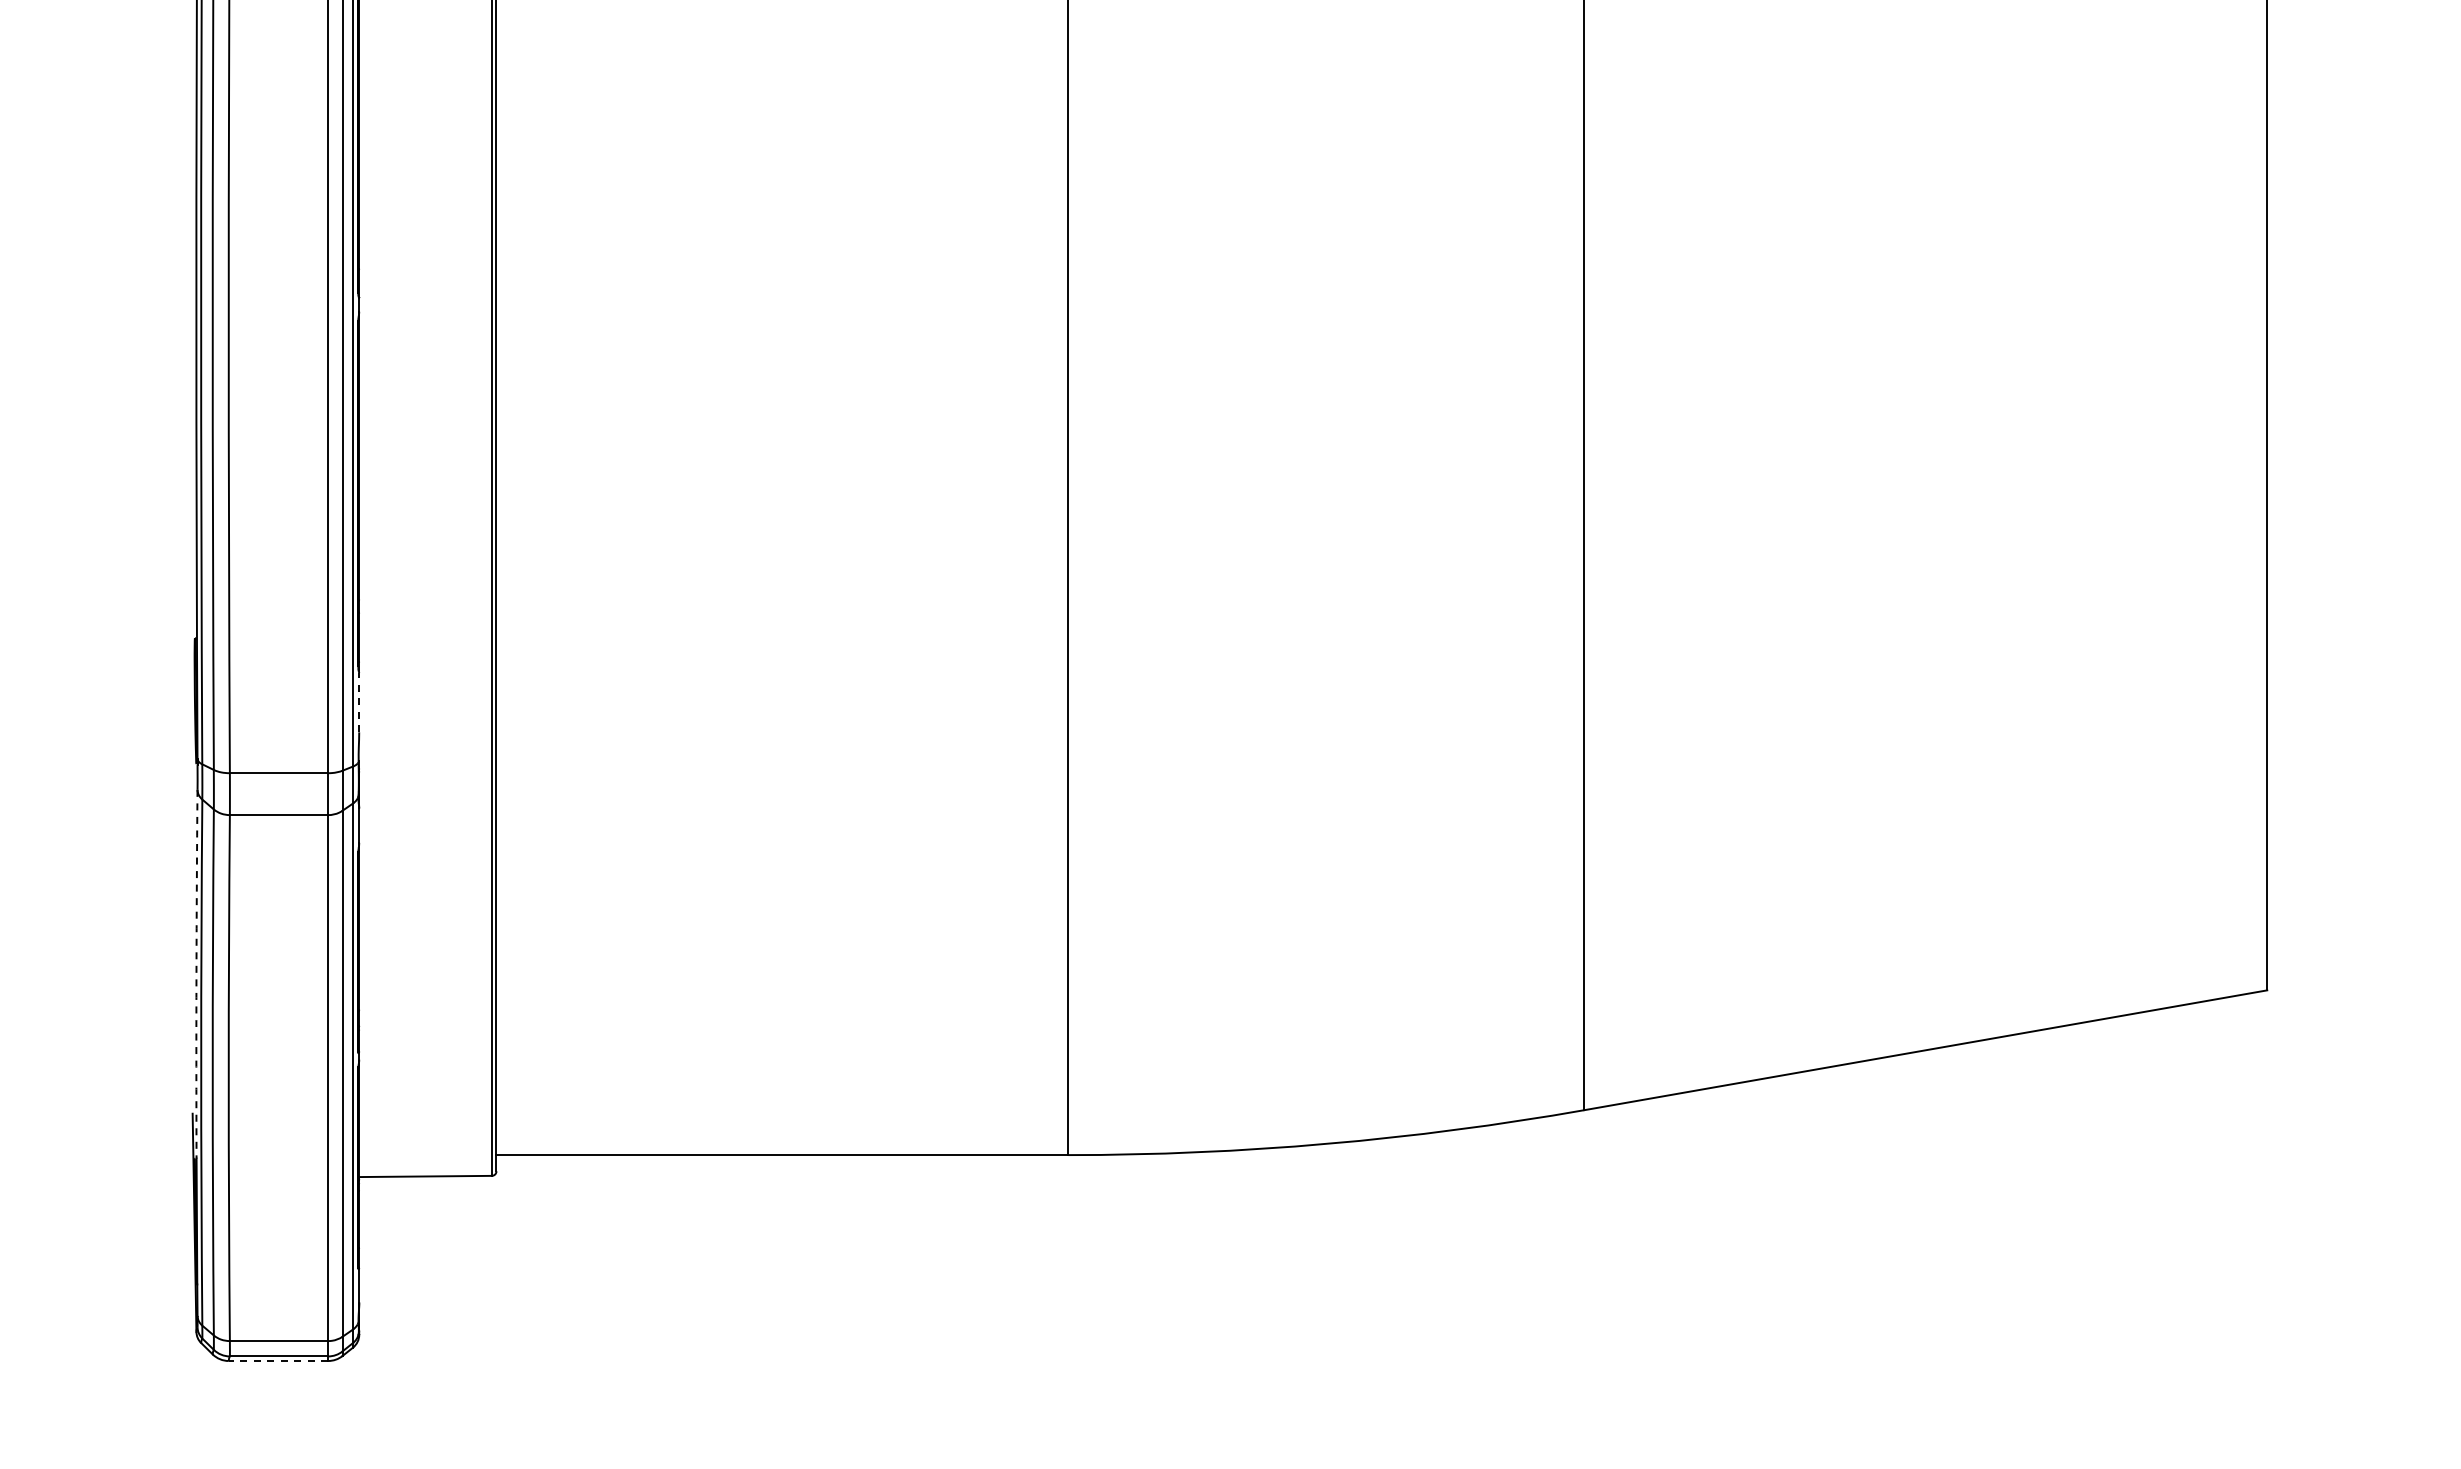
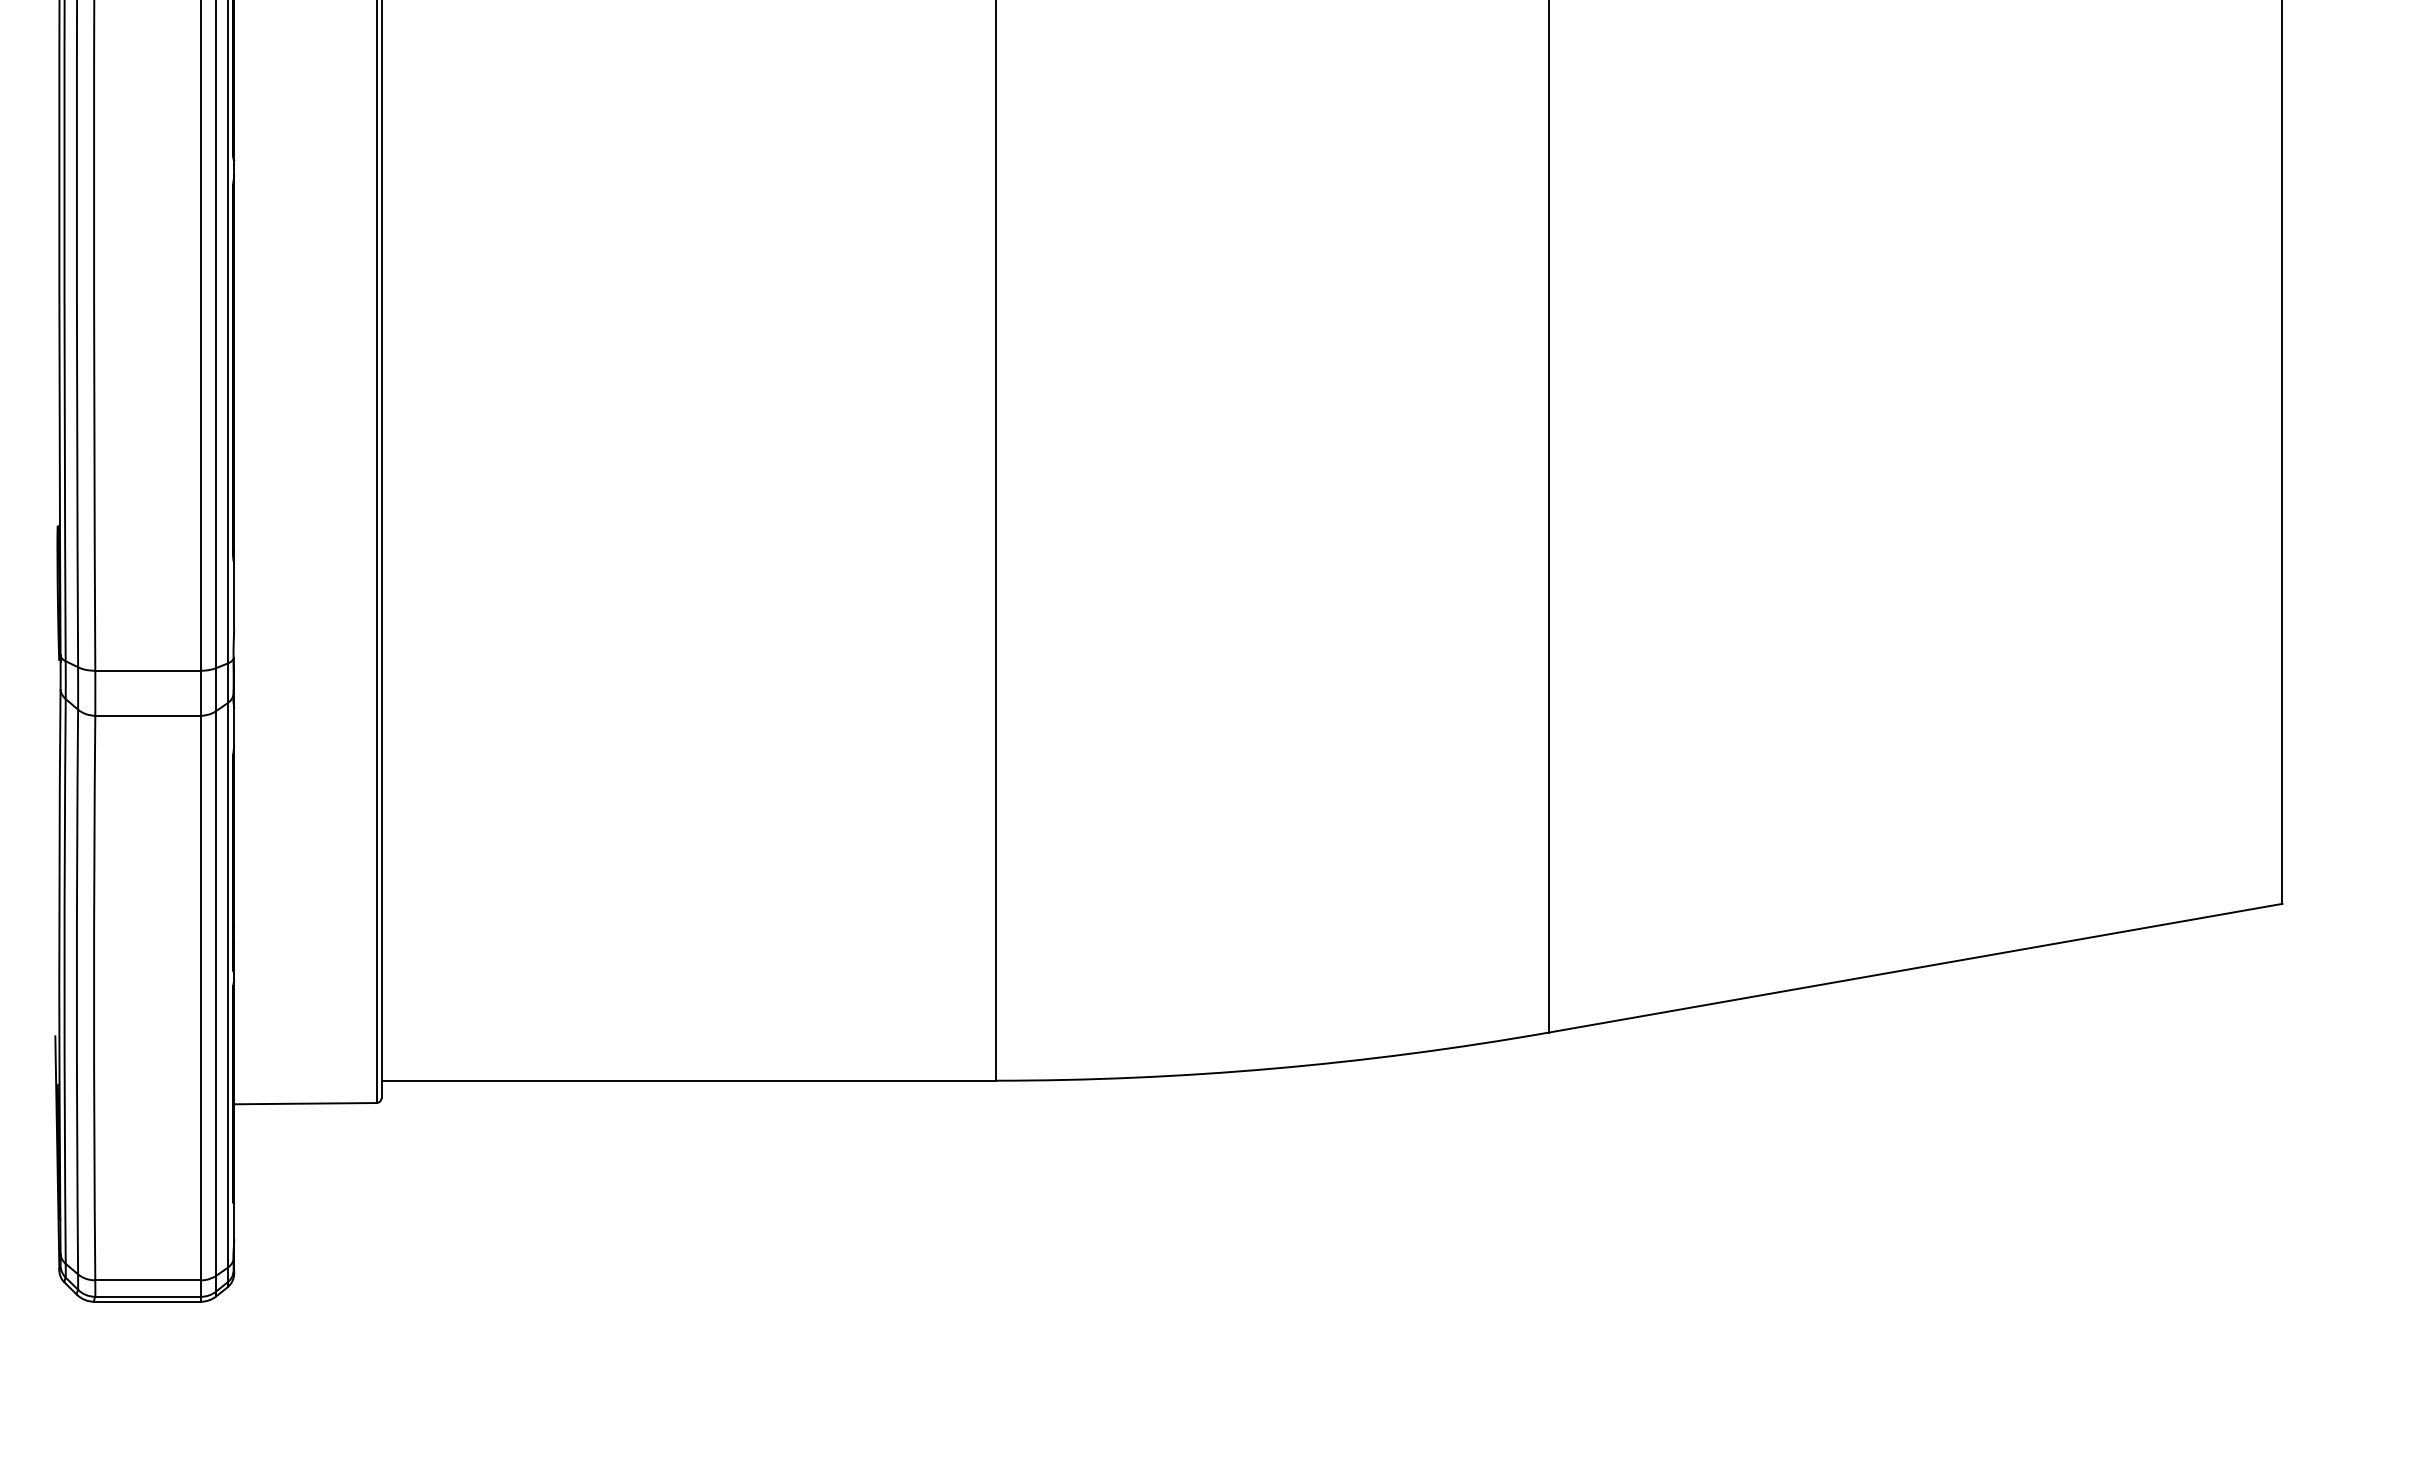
line: (359, 702) -> (234, 594), dashed -> solid
arc: (196, 974) -> (59, 886), dashed -> solid
line: (278, 1361) -> (147, 1302), dashed -> solid

